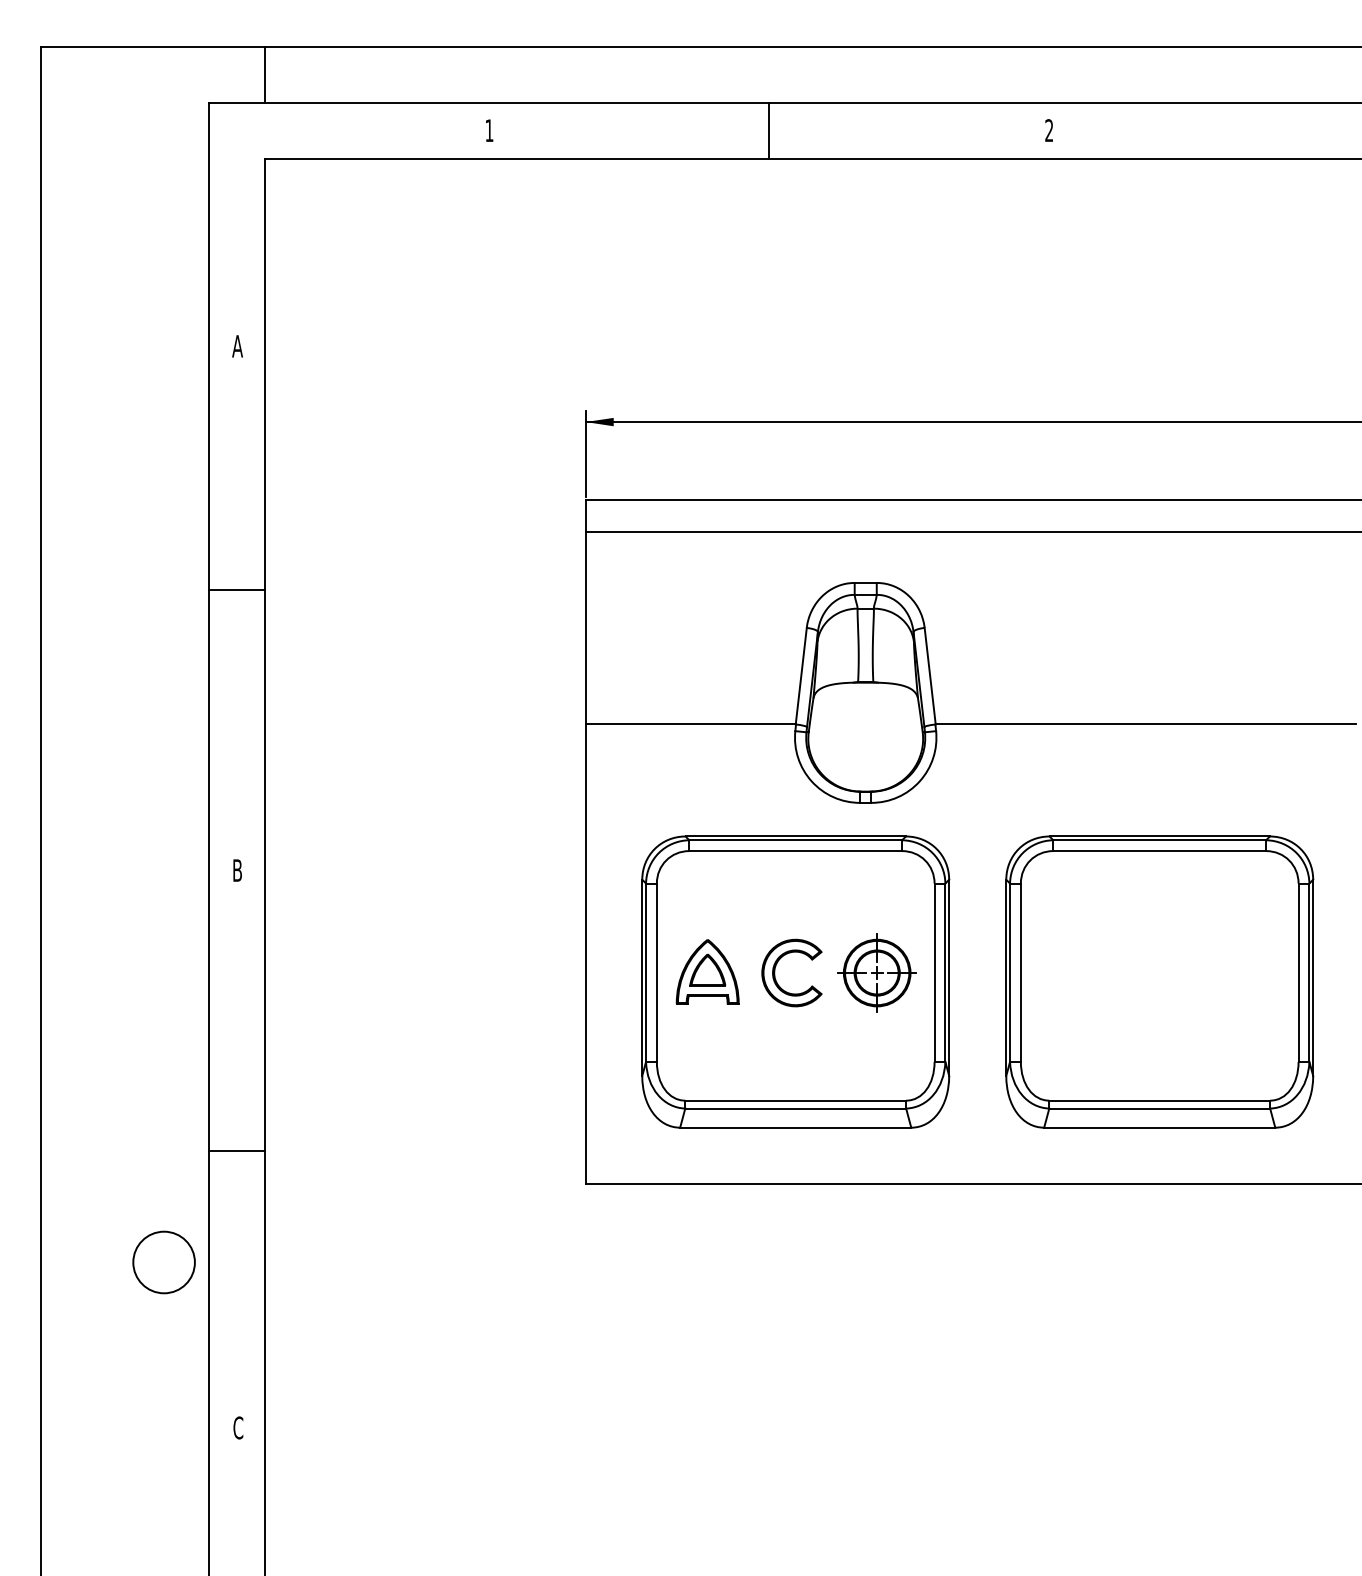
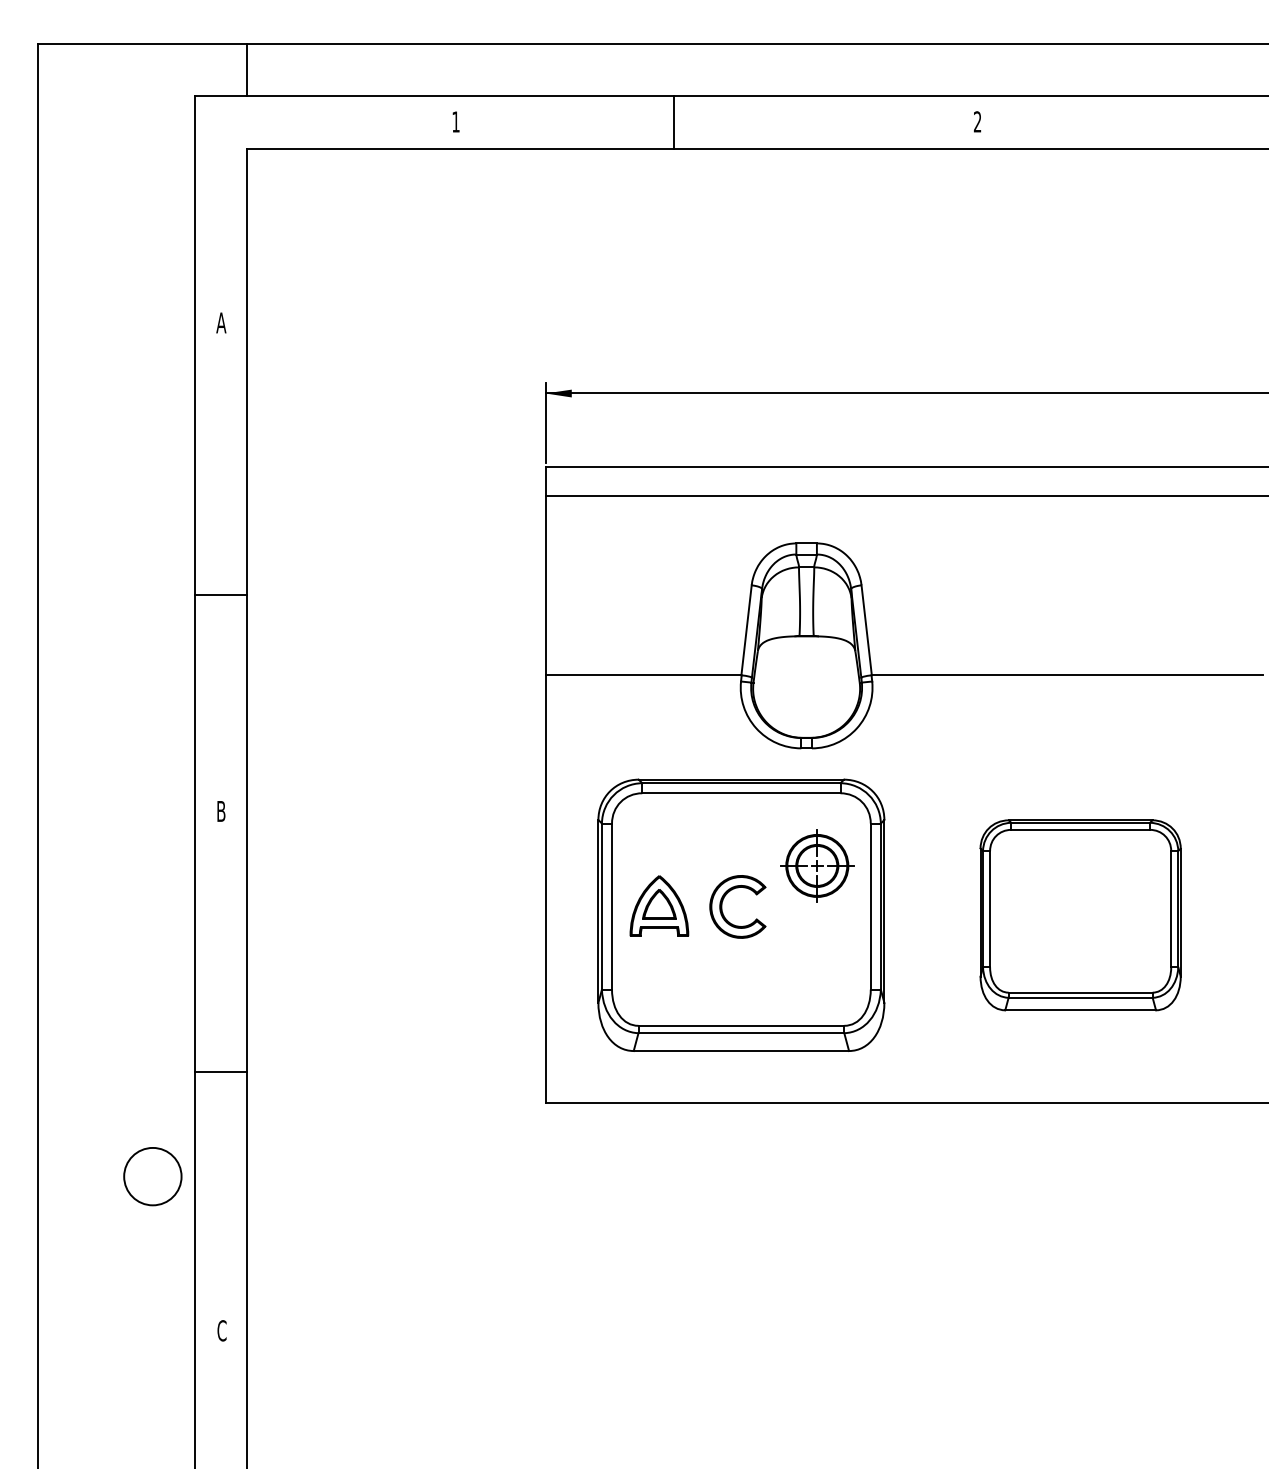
line: (768, 131) -> (673, 122), moved
line: (236, 590) -> (220, 595), moved
part: (876, 972) -> (816, 865), moved
part: (1159, 981) -> (1080, 914), size x0.7

